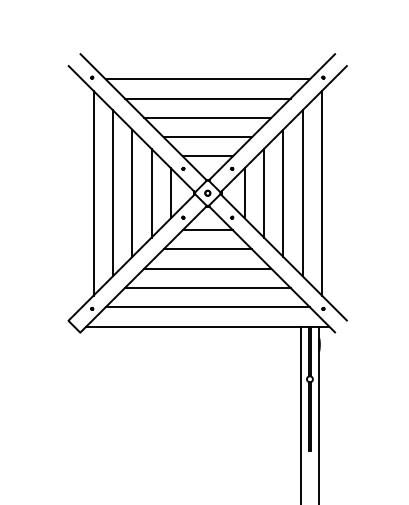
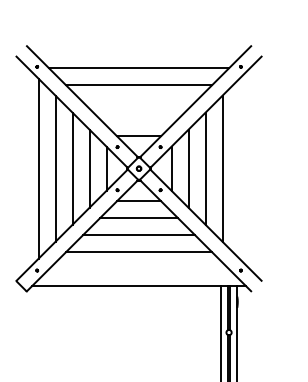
line: (207, 117) -> (138, 101), removed
line: (207, 137) -> (138, 119), removed
line: (321, 193) -> (239, 168), removed
line: (207, 307) -> (138, 269), removed

